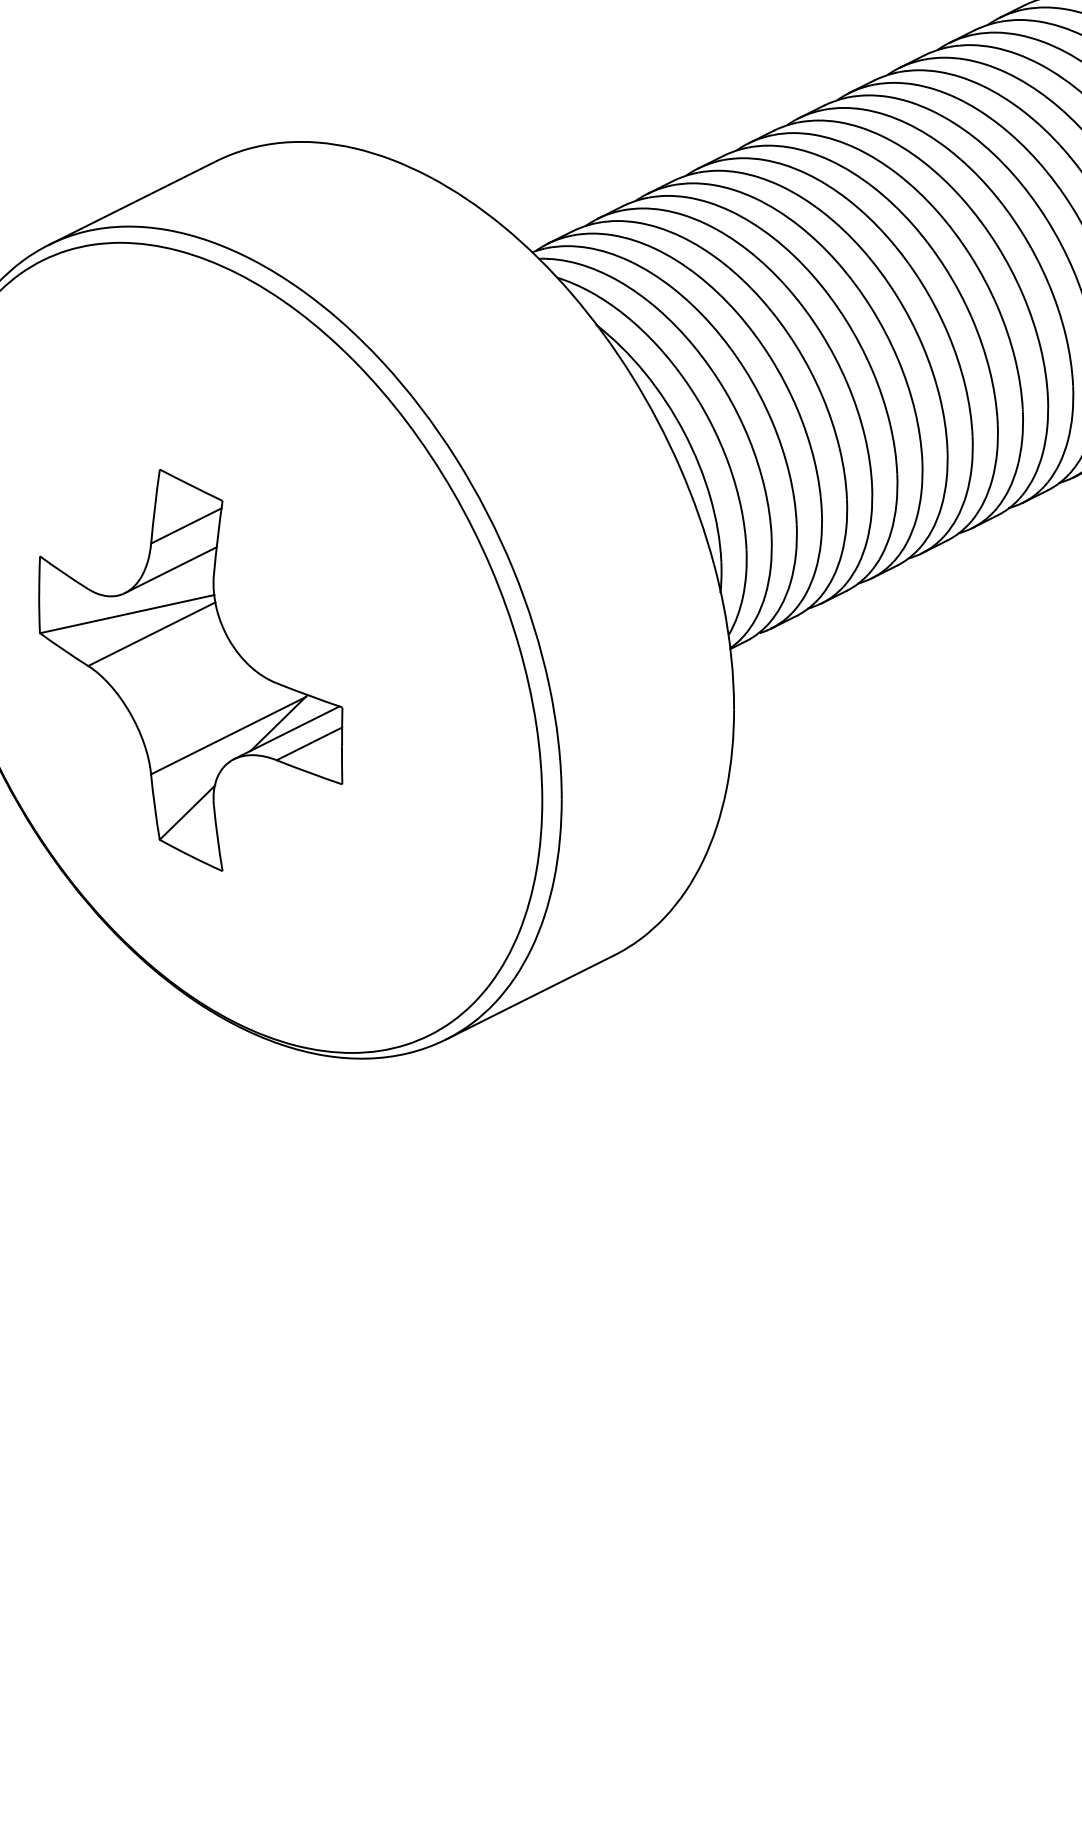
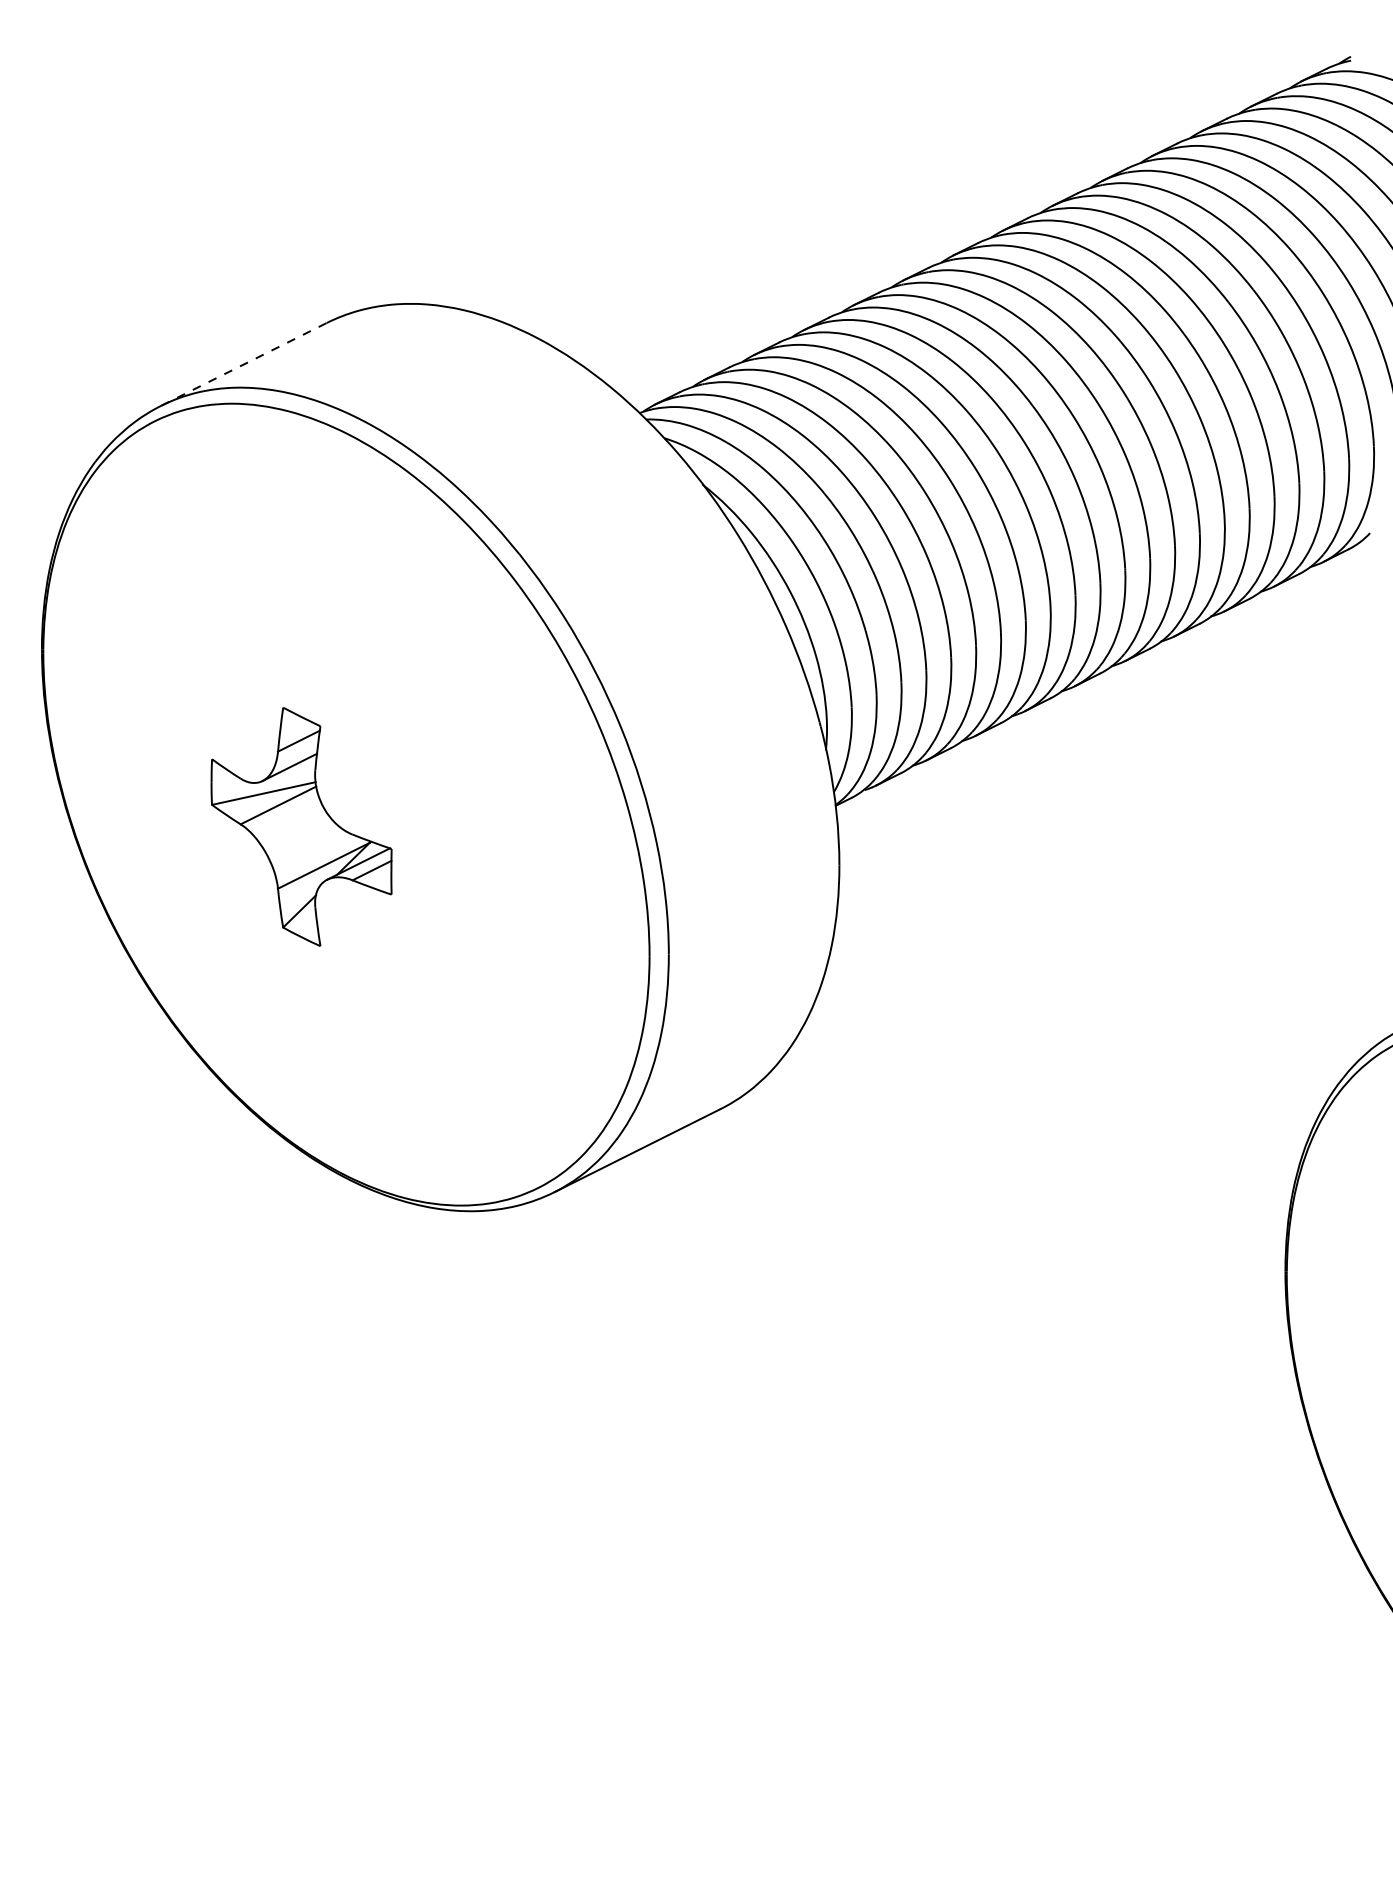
line: (133, 203) -> (244, 364), solid -> dashed
part: (190, 669) -> (301, 826), size x0.6

